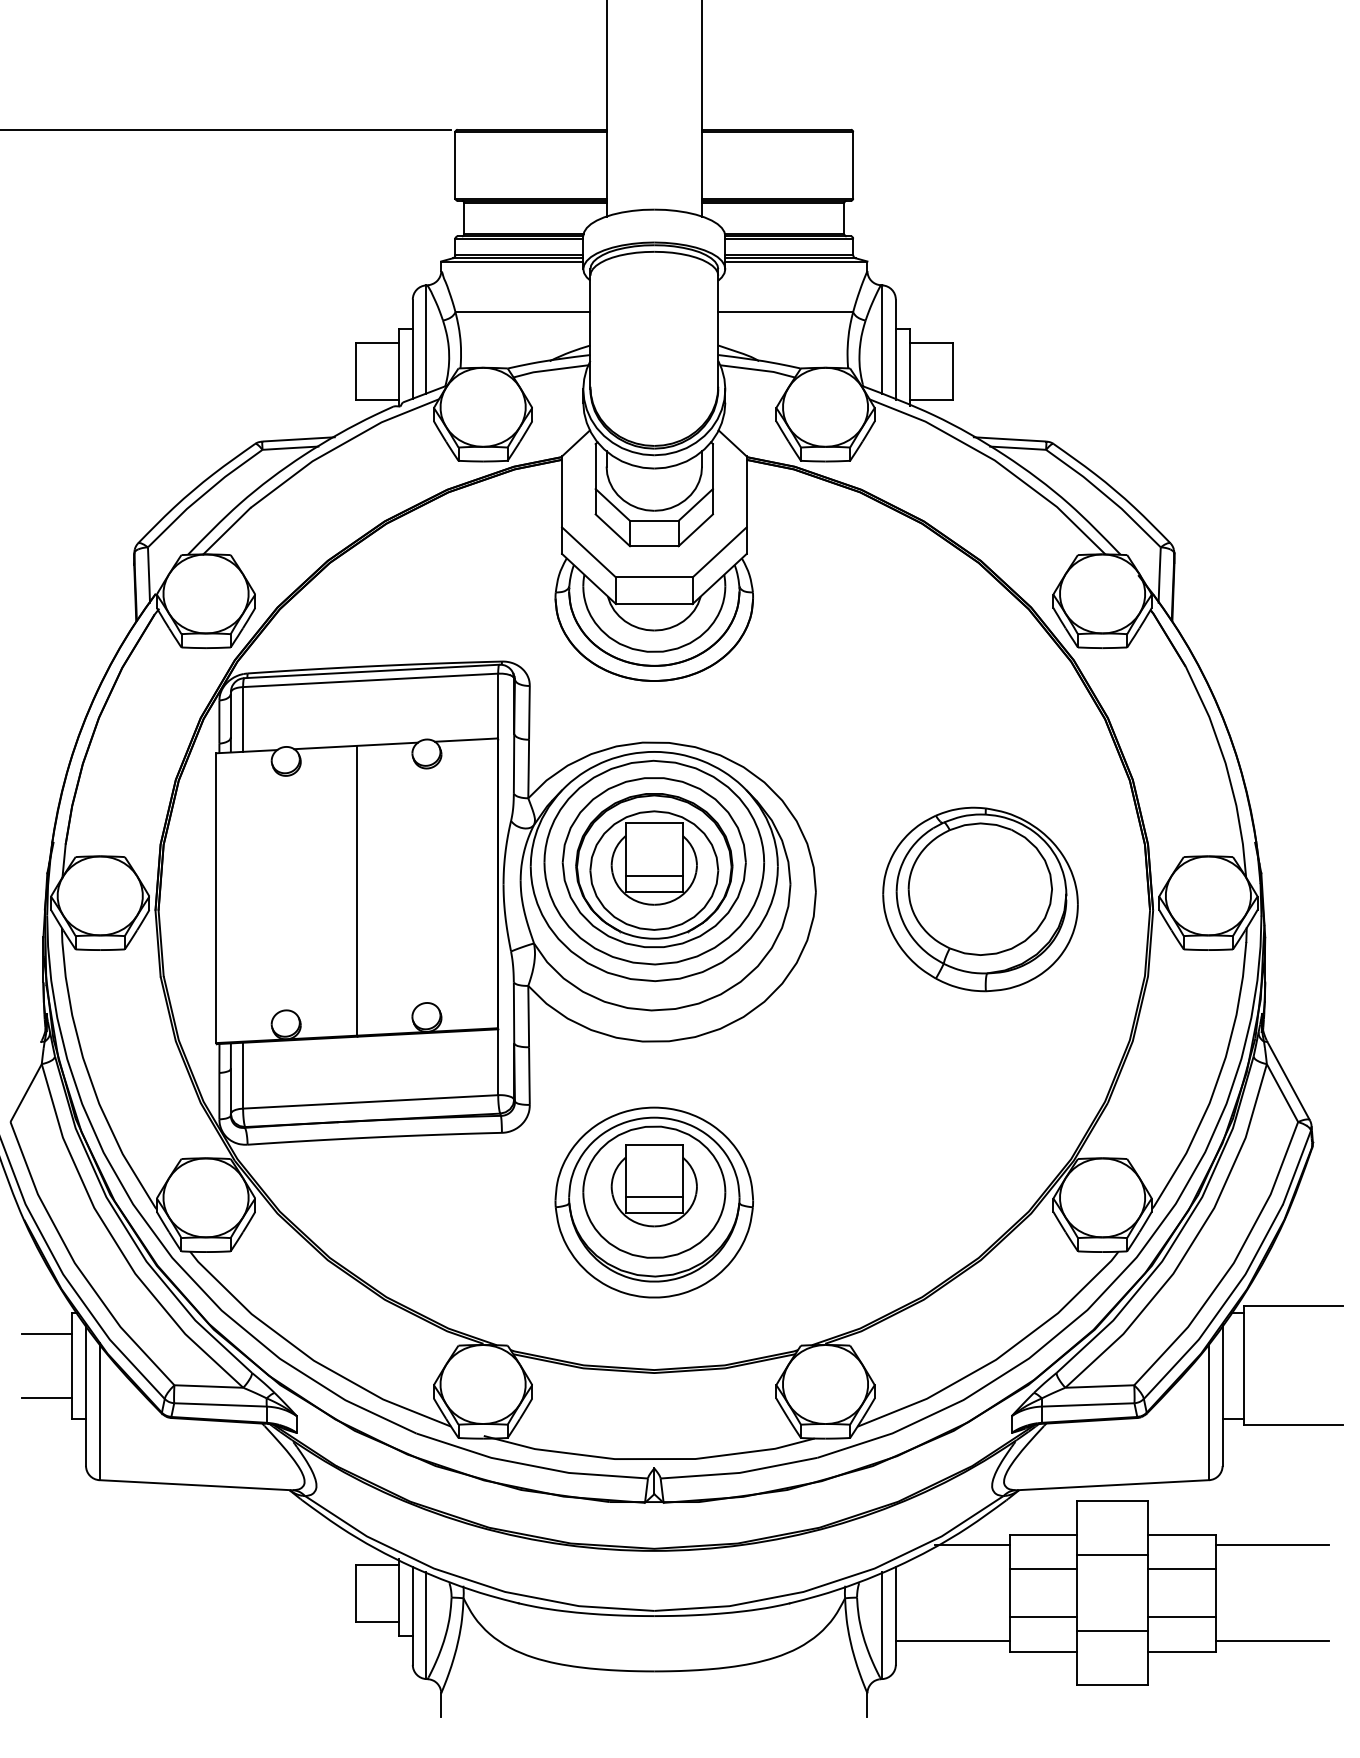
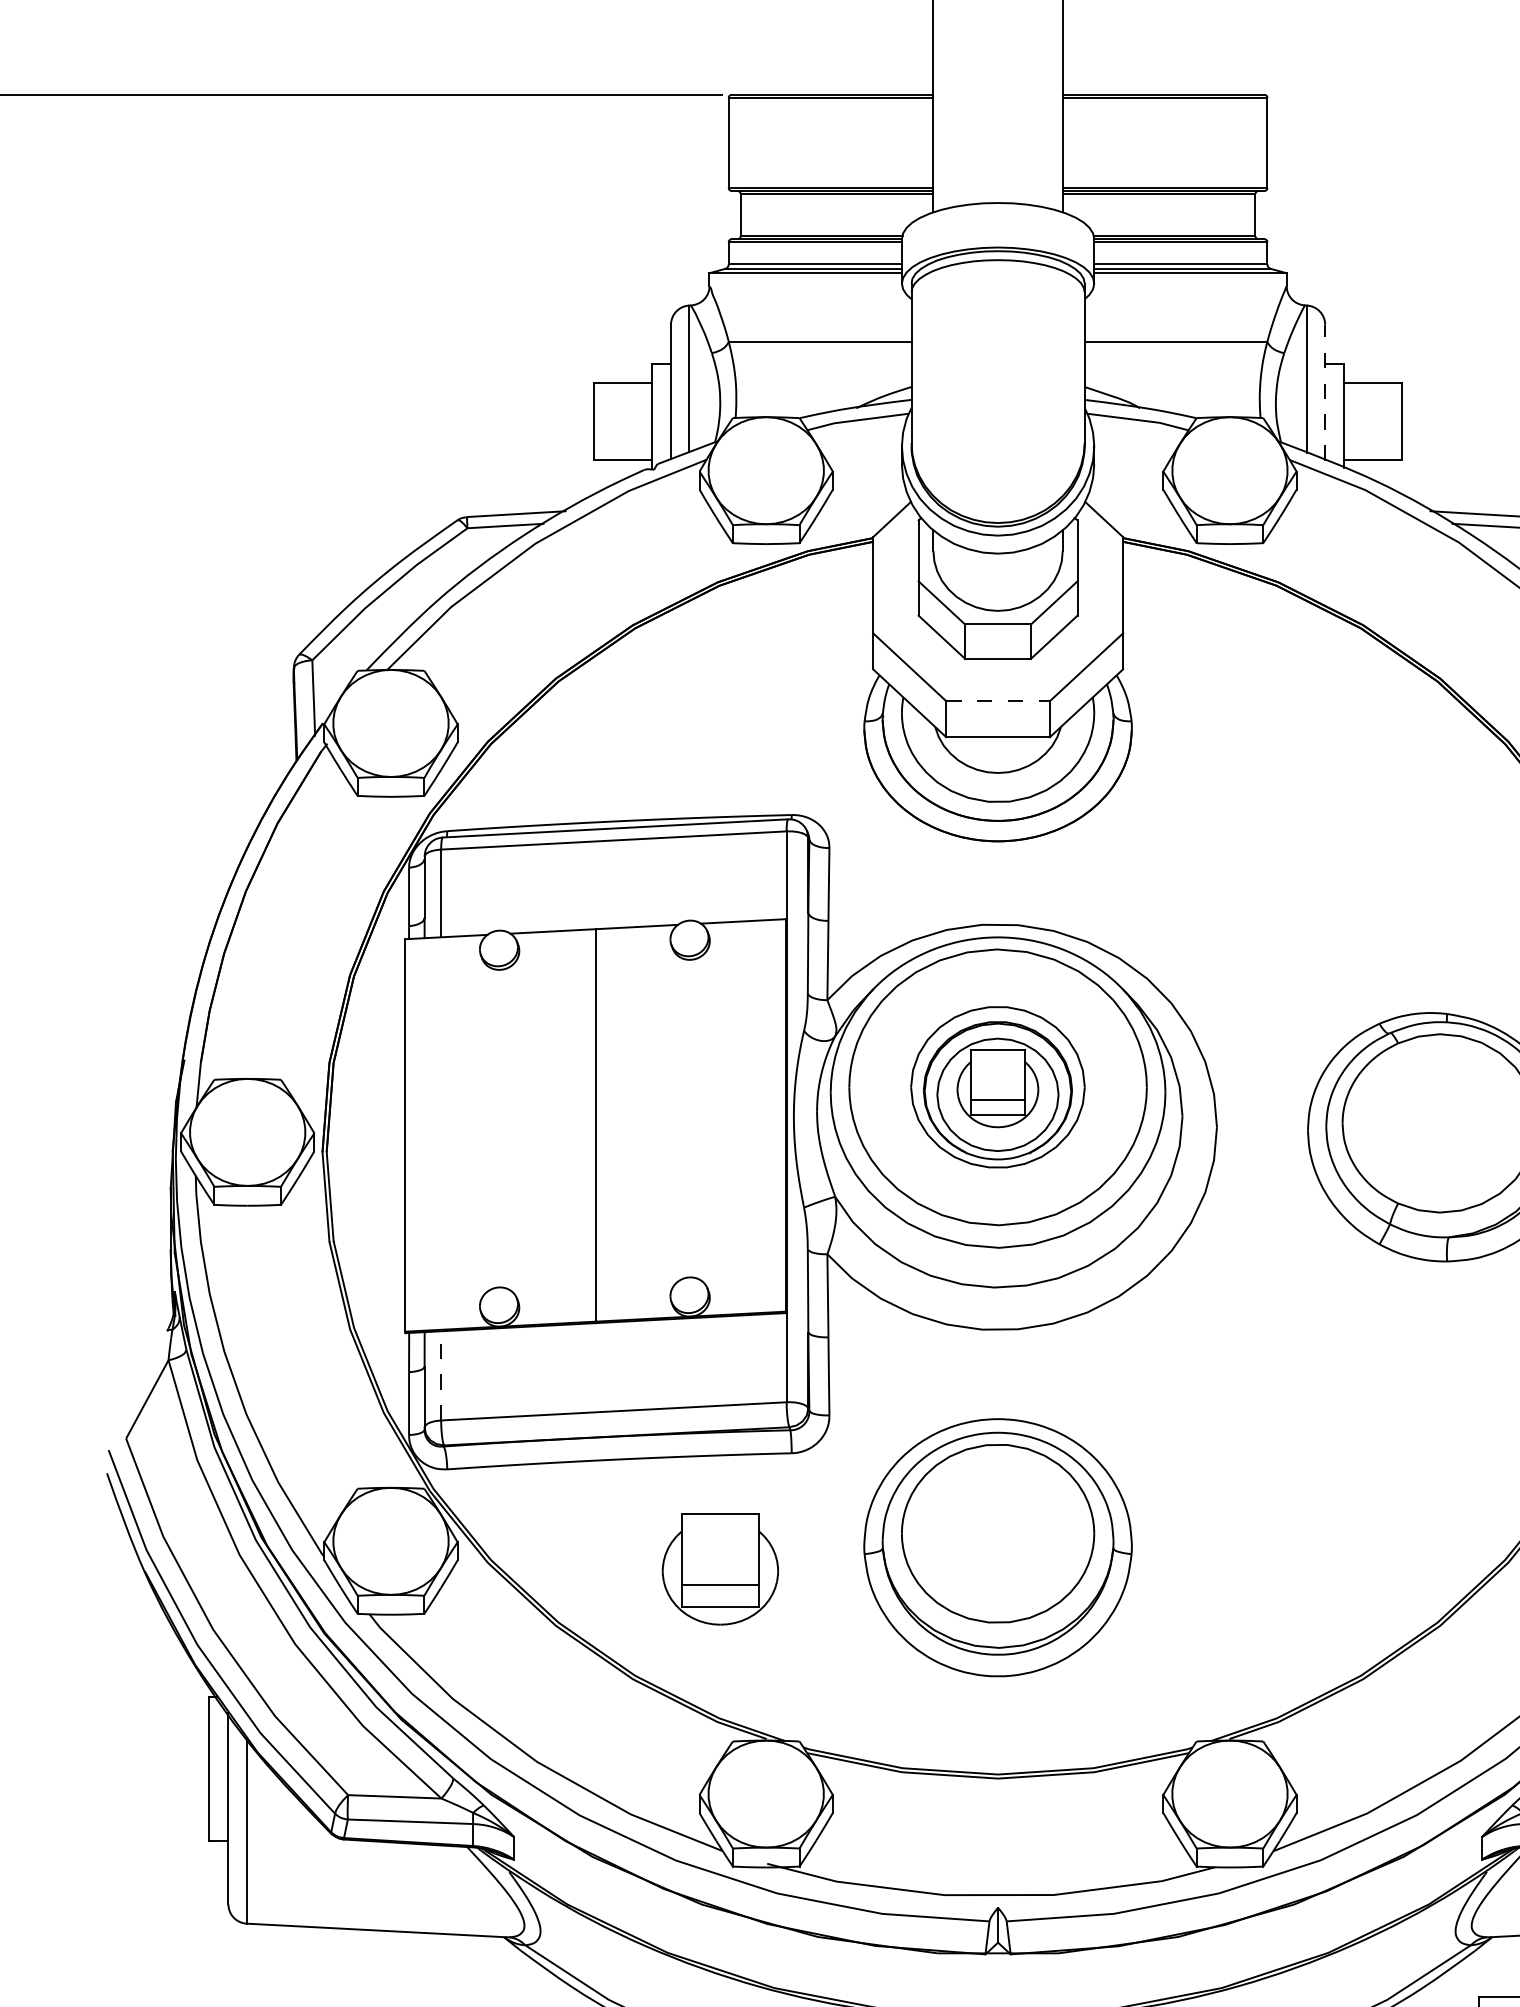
line: (895, 349) -> (1324, 392), solid -> dashed
line: (654, 577) -> (998, 701), solid -> dashed
part: (653, 862) -> (996, 1087), size x0.7
line: (243, 1075) -> (441, 1375), solid -> dashed
part: (653, 1185) -> (719, 1569), moved
line: (46, 1333) -> (174, 1725), removed
line: (46, 1397) -> (174, 1811), removed

